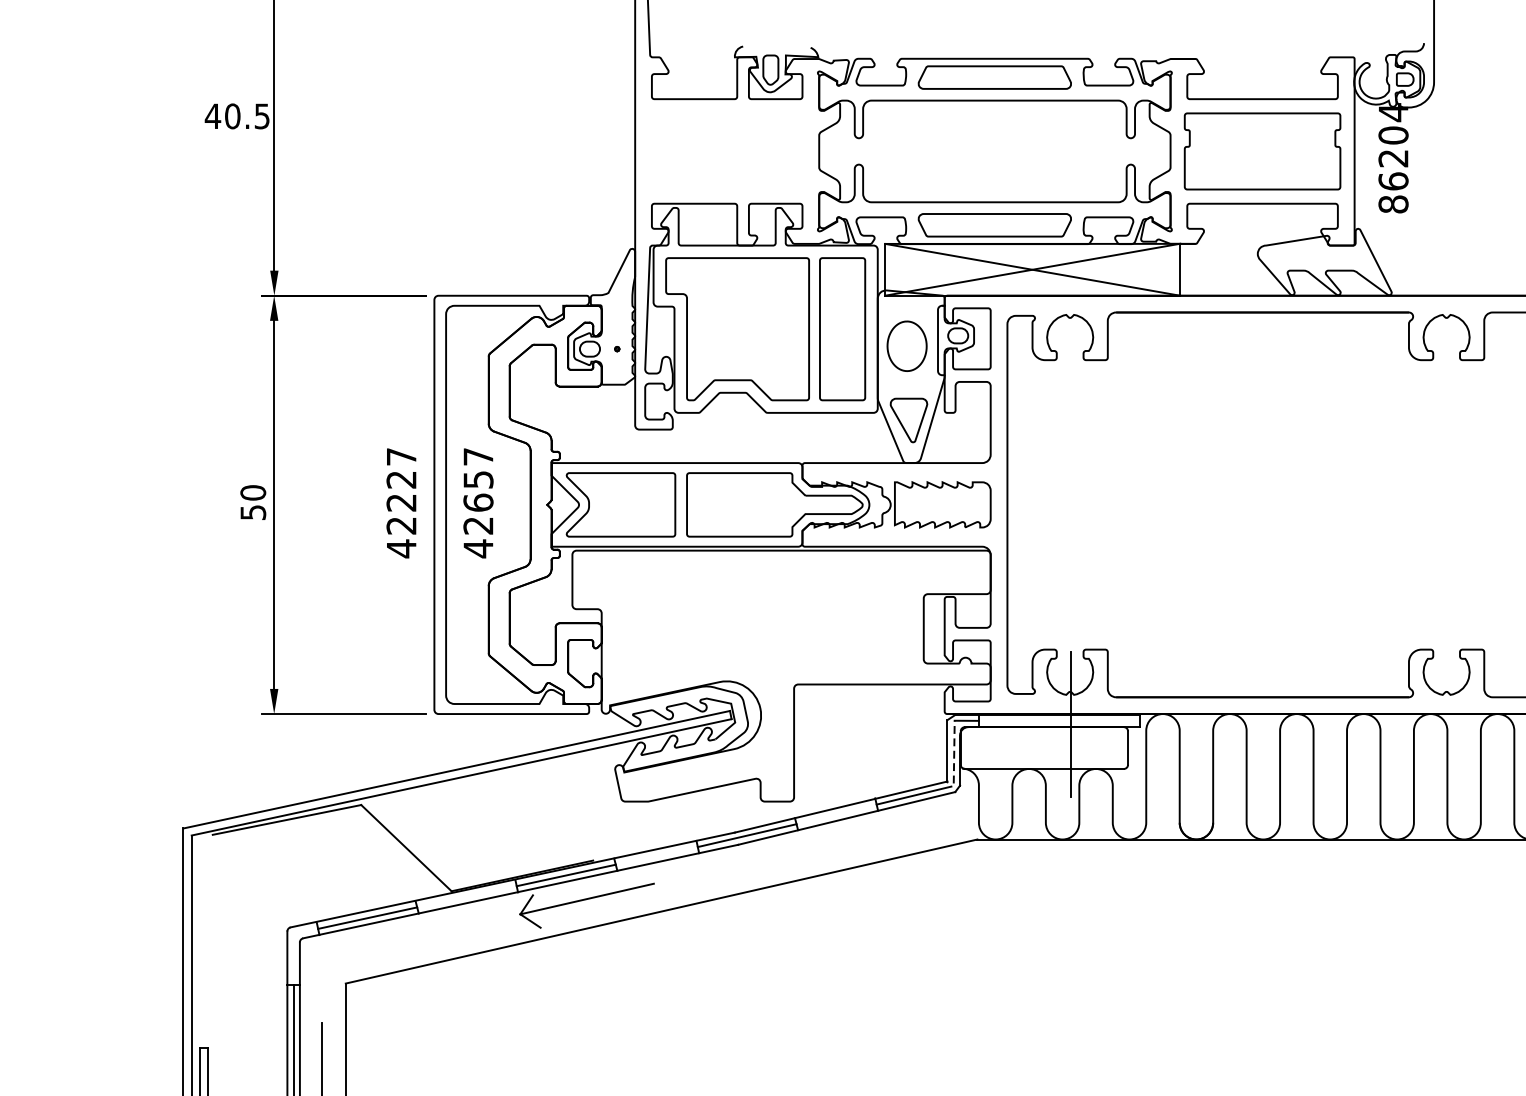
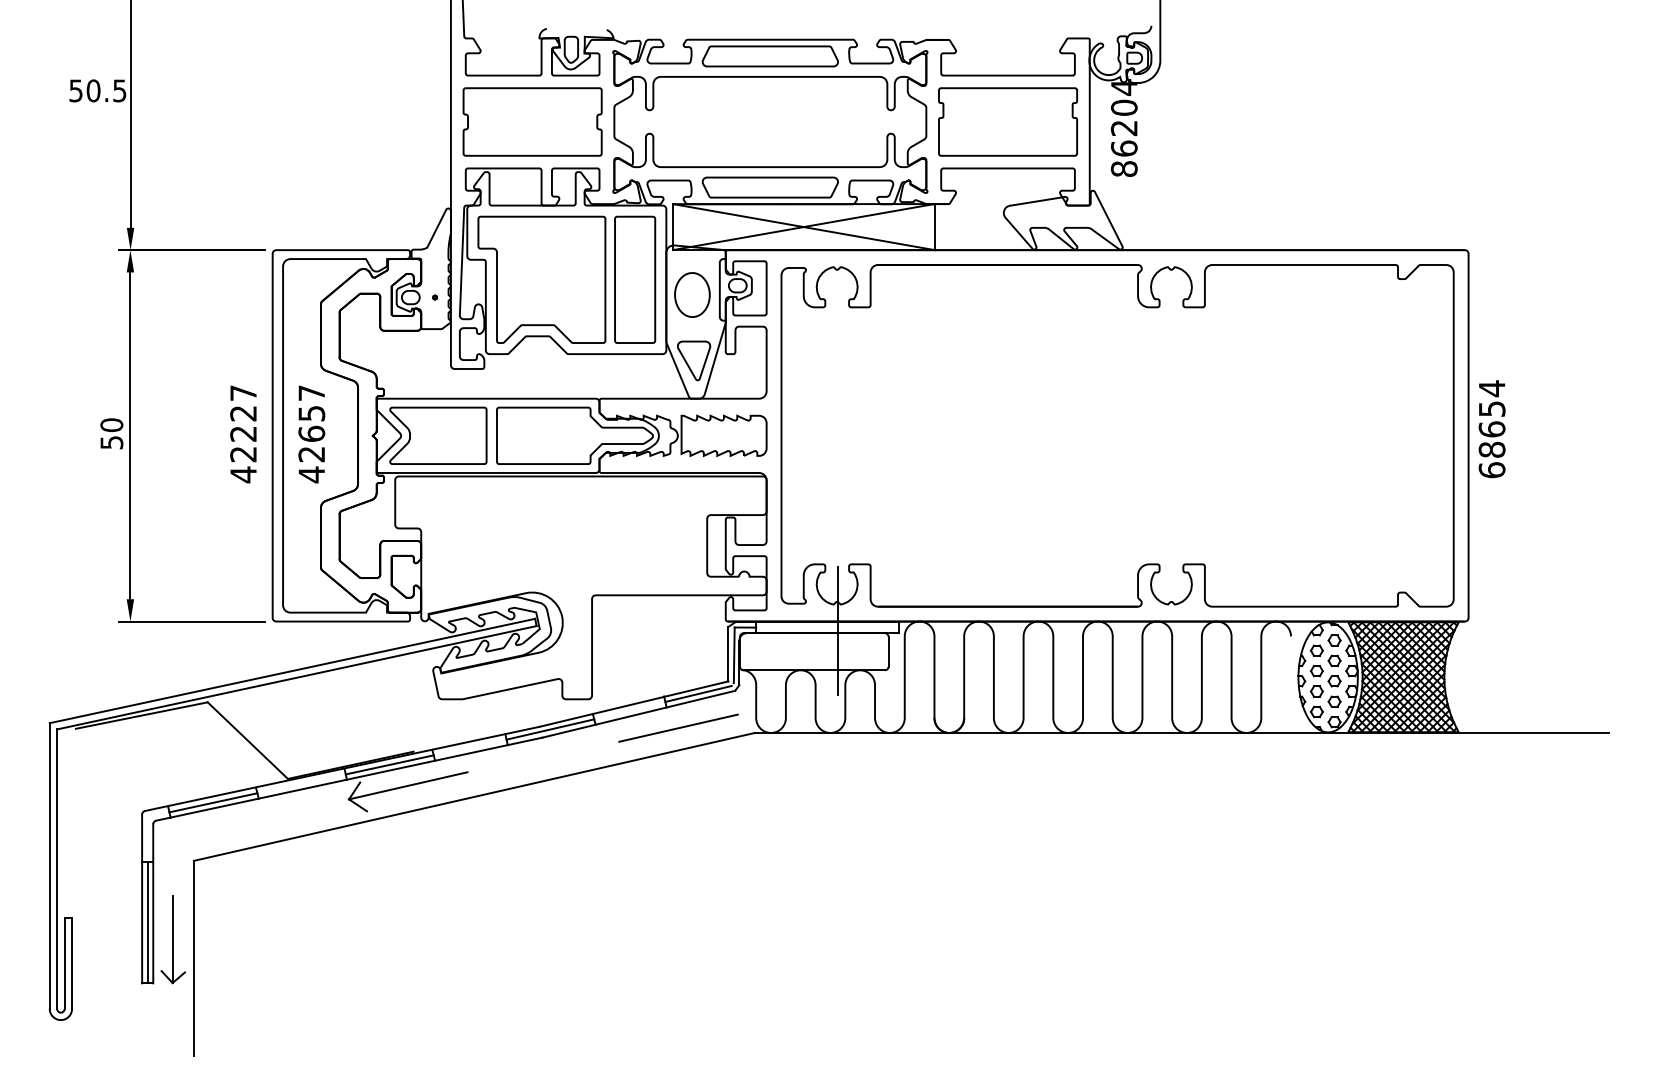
text: (212, 115) -> (75, 90), 40.5 -> 50.5
part: (727, 150) -> (532, 121), added
line: (954, 752) -> (734, 655), dashed -> solid
line: (891, 833) -> (678, 727), added

